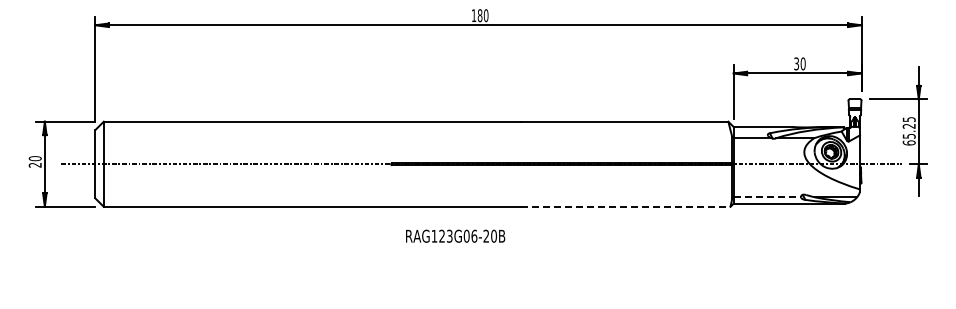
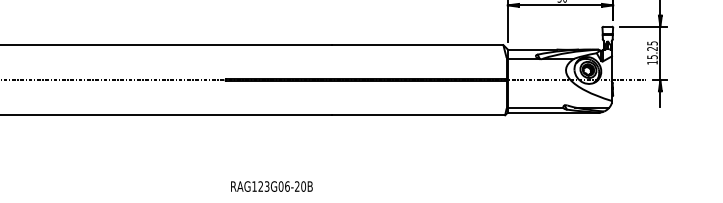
text: (908, 142) -> (651, 62), 65.25 -> 15.25
line: (767, 197) -> (535, 107), dashed -> solid
line: (625, 206) -> (418, 115), dashed -> solid
text: (455, 235) -> (271, 185), moved

